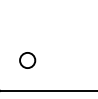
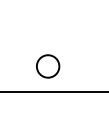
circle: (27, 60) -> (47, 66), moved

